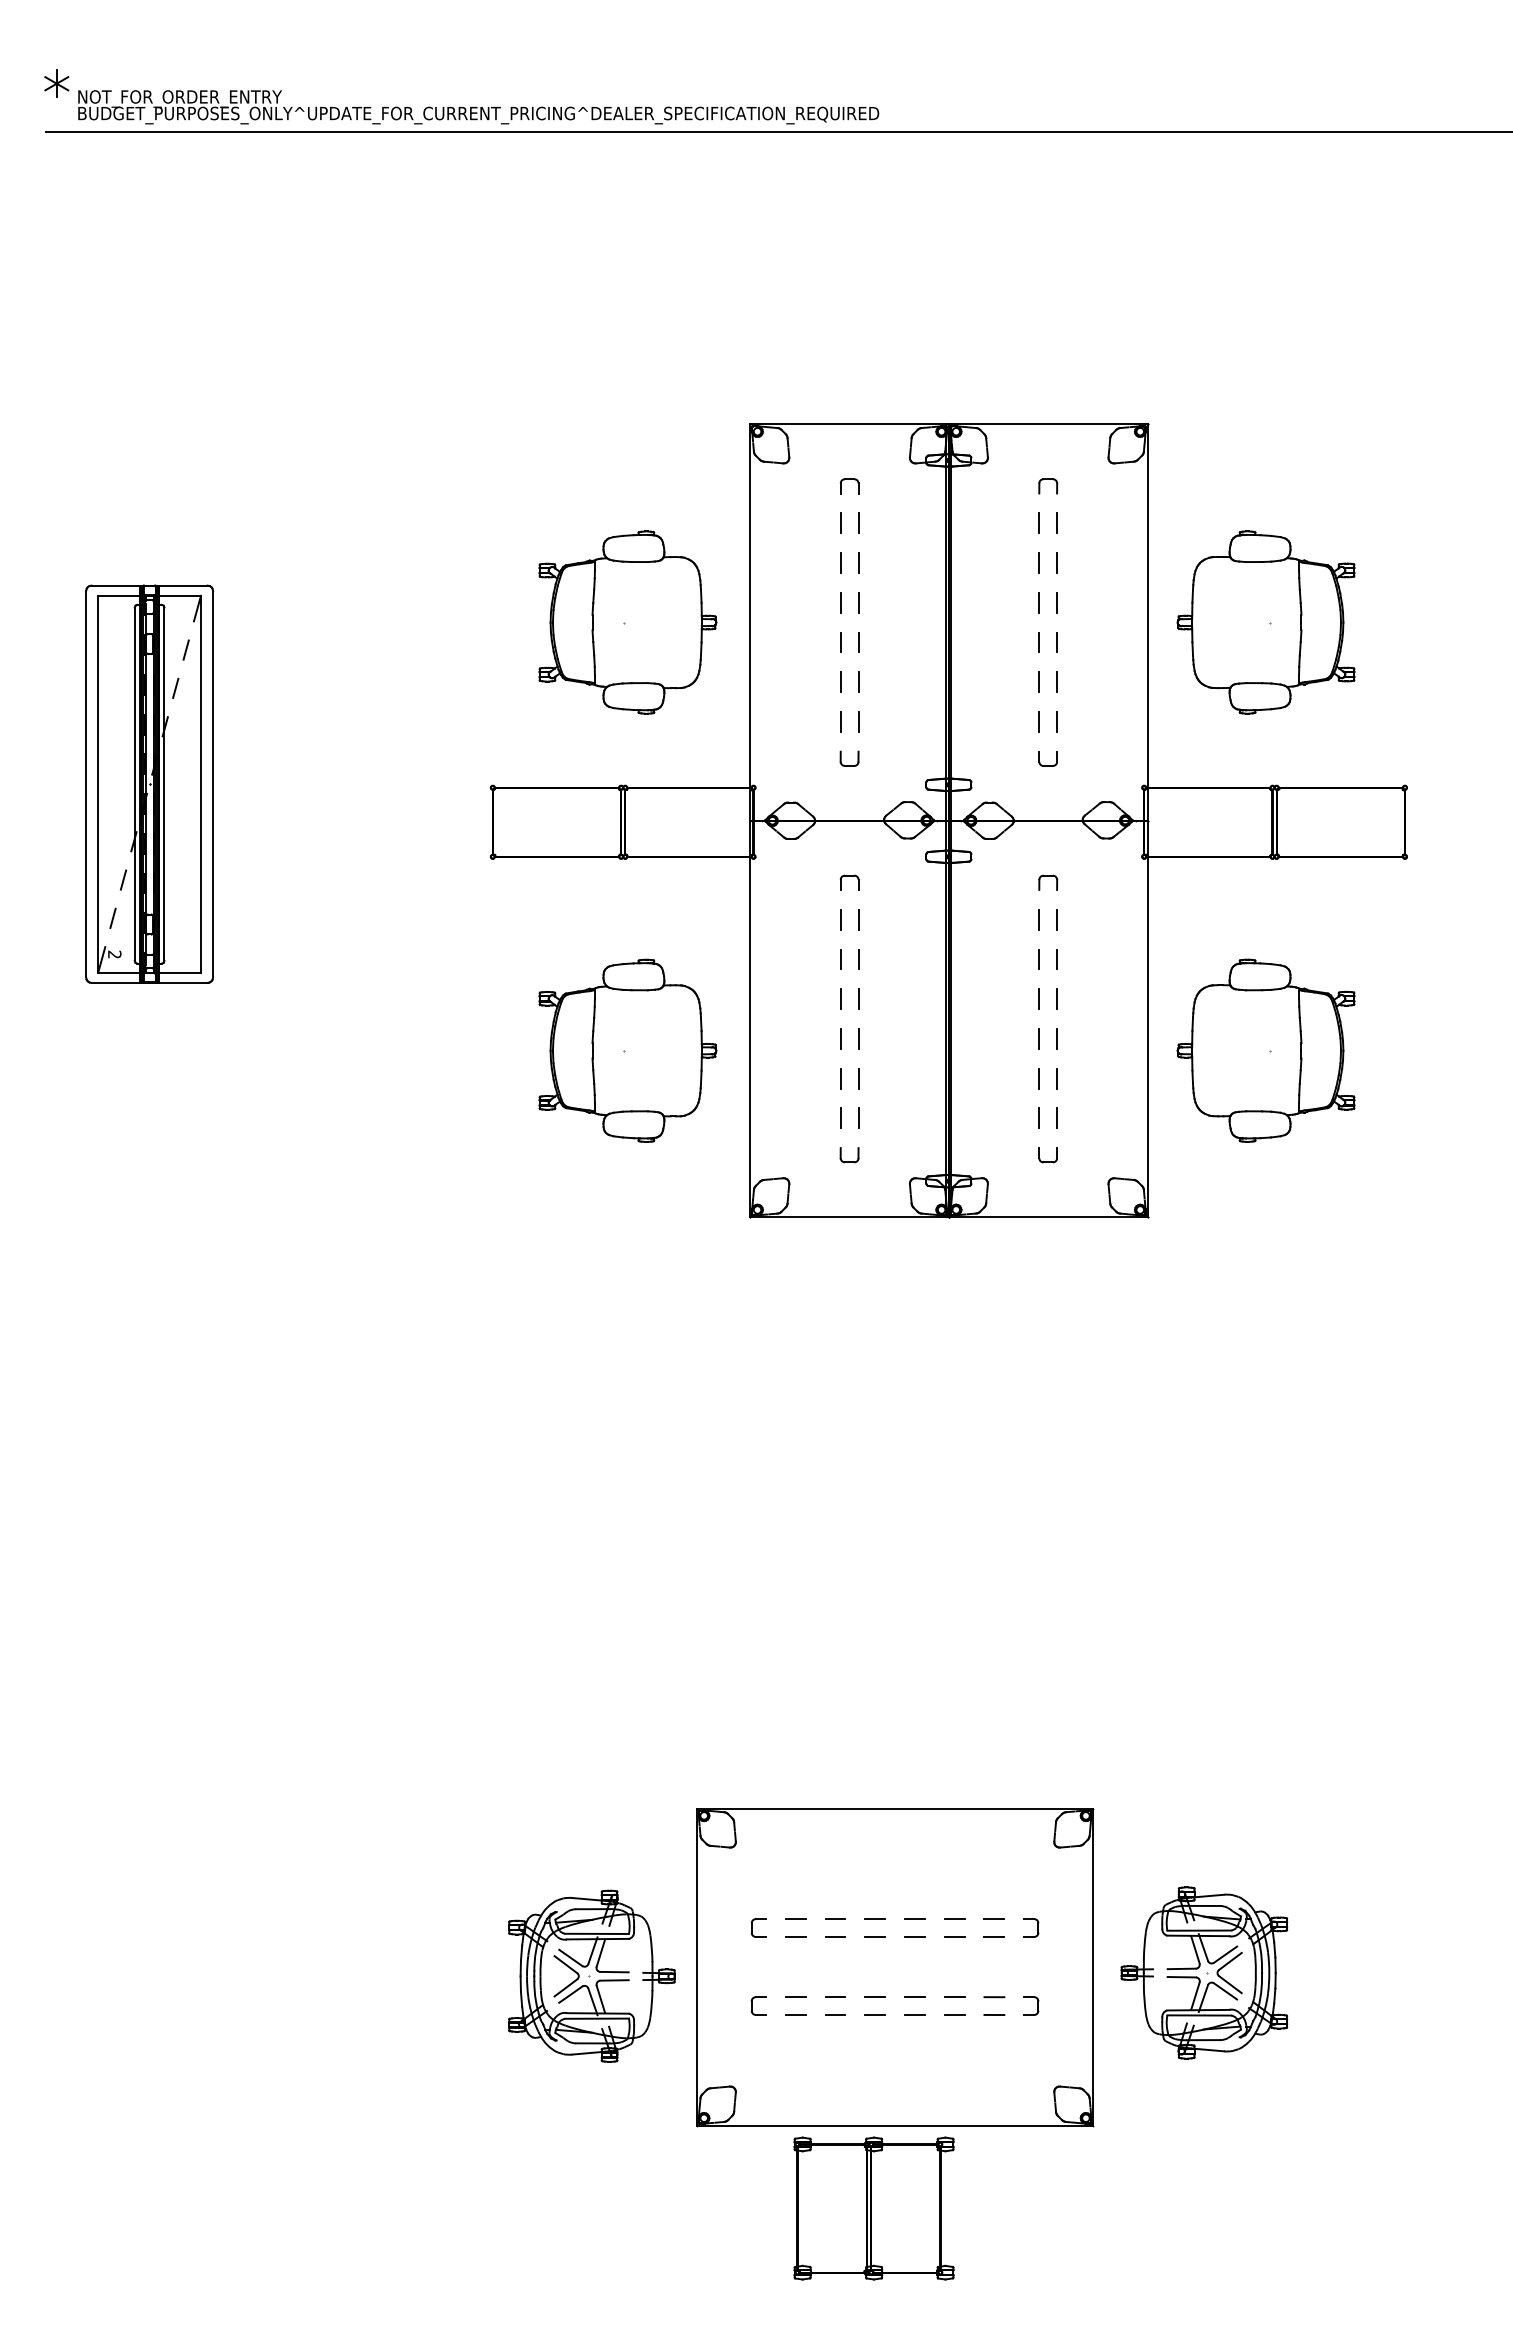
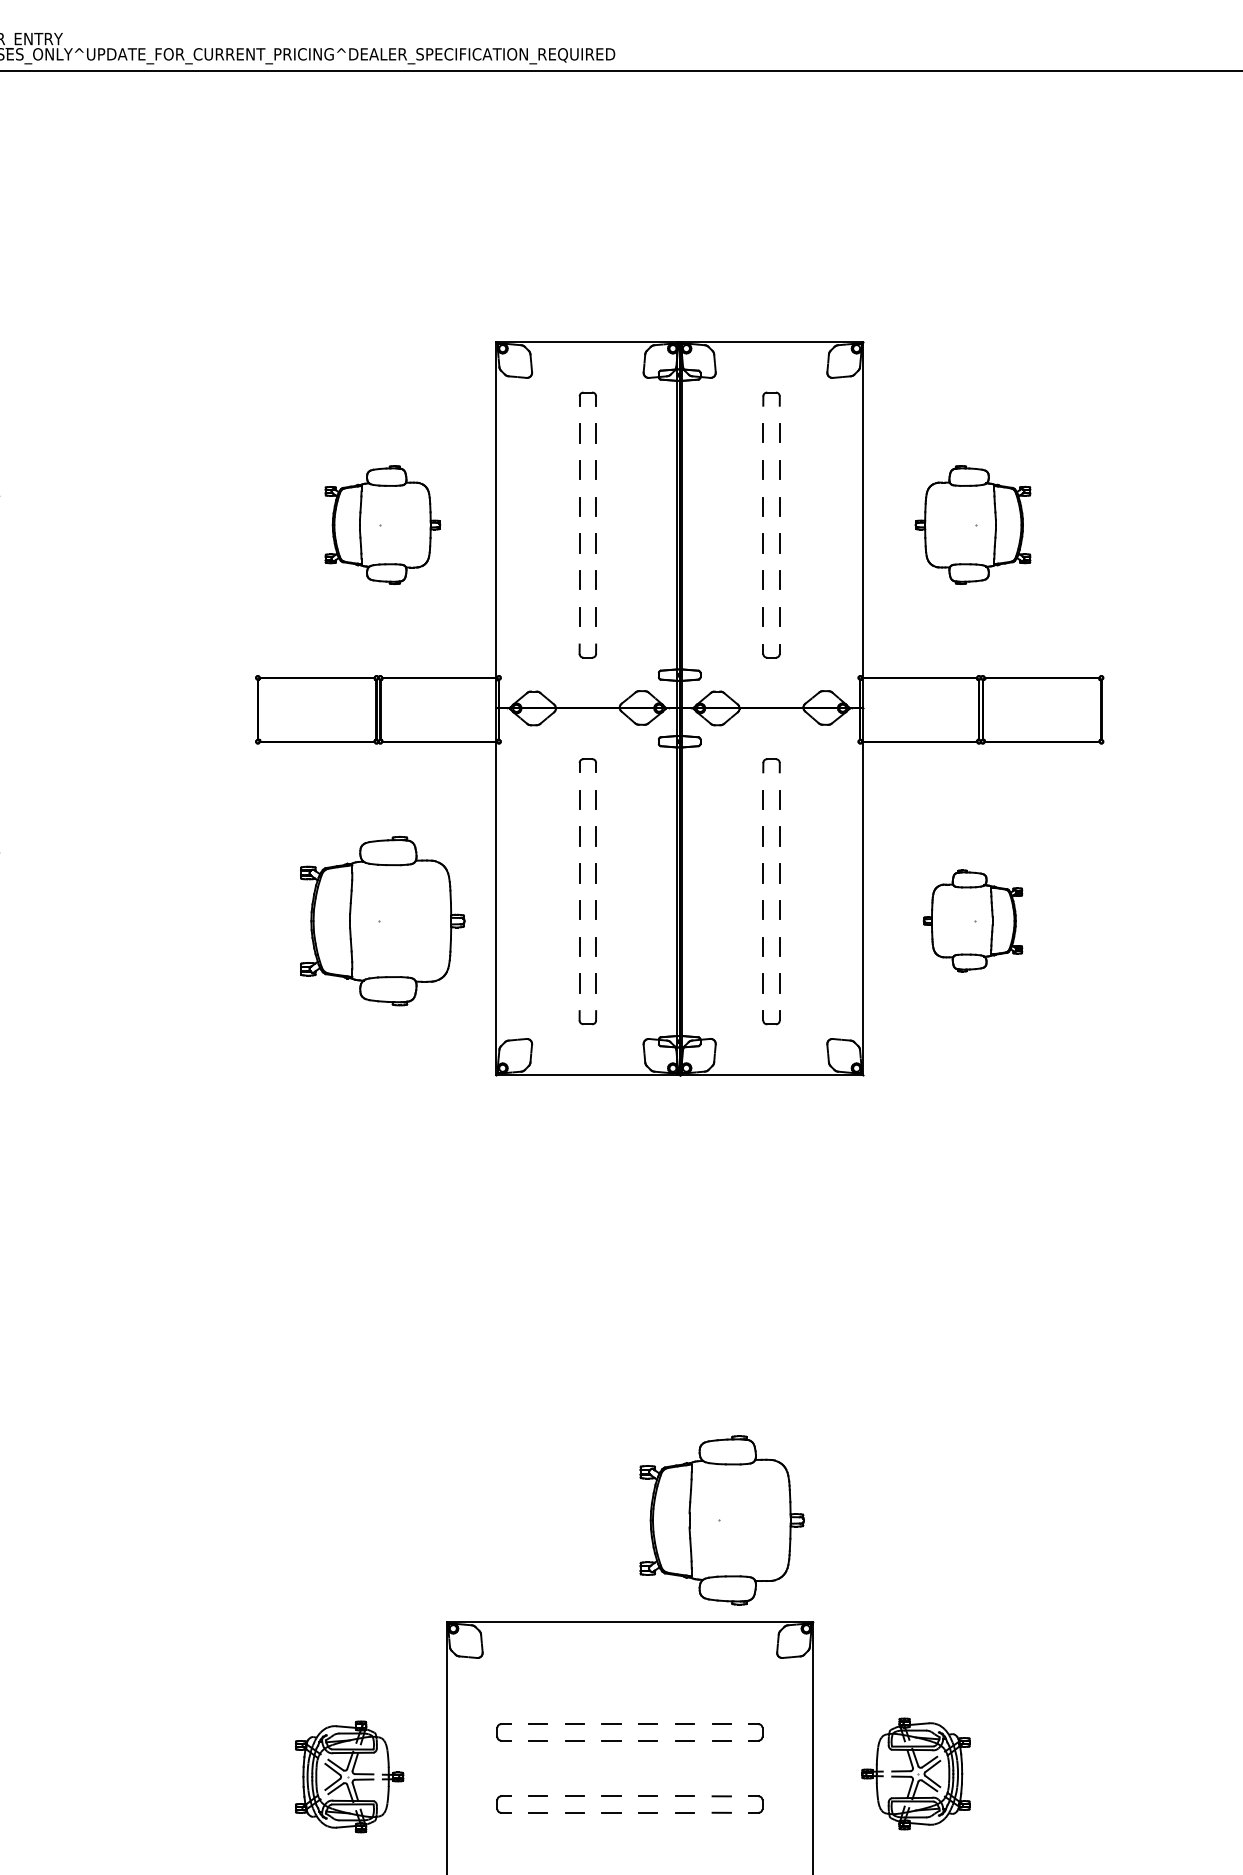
part: (627, 622) -> (382, 525), size x0.7
part: (1265, 622) -> (972, 525), size x0.7
part: (1265, 1050) -> (972, 920), size x0.6
part: (994, 1698) -> (721, 1520), added
part: (1204, 1972) -> (916, 1773), size x0.7
part: (591, 1975) -> (349, 1776), size x0.7

